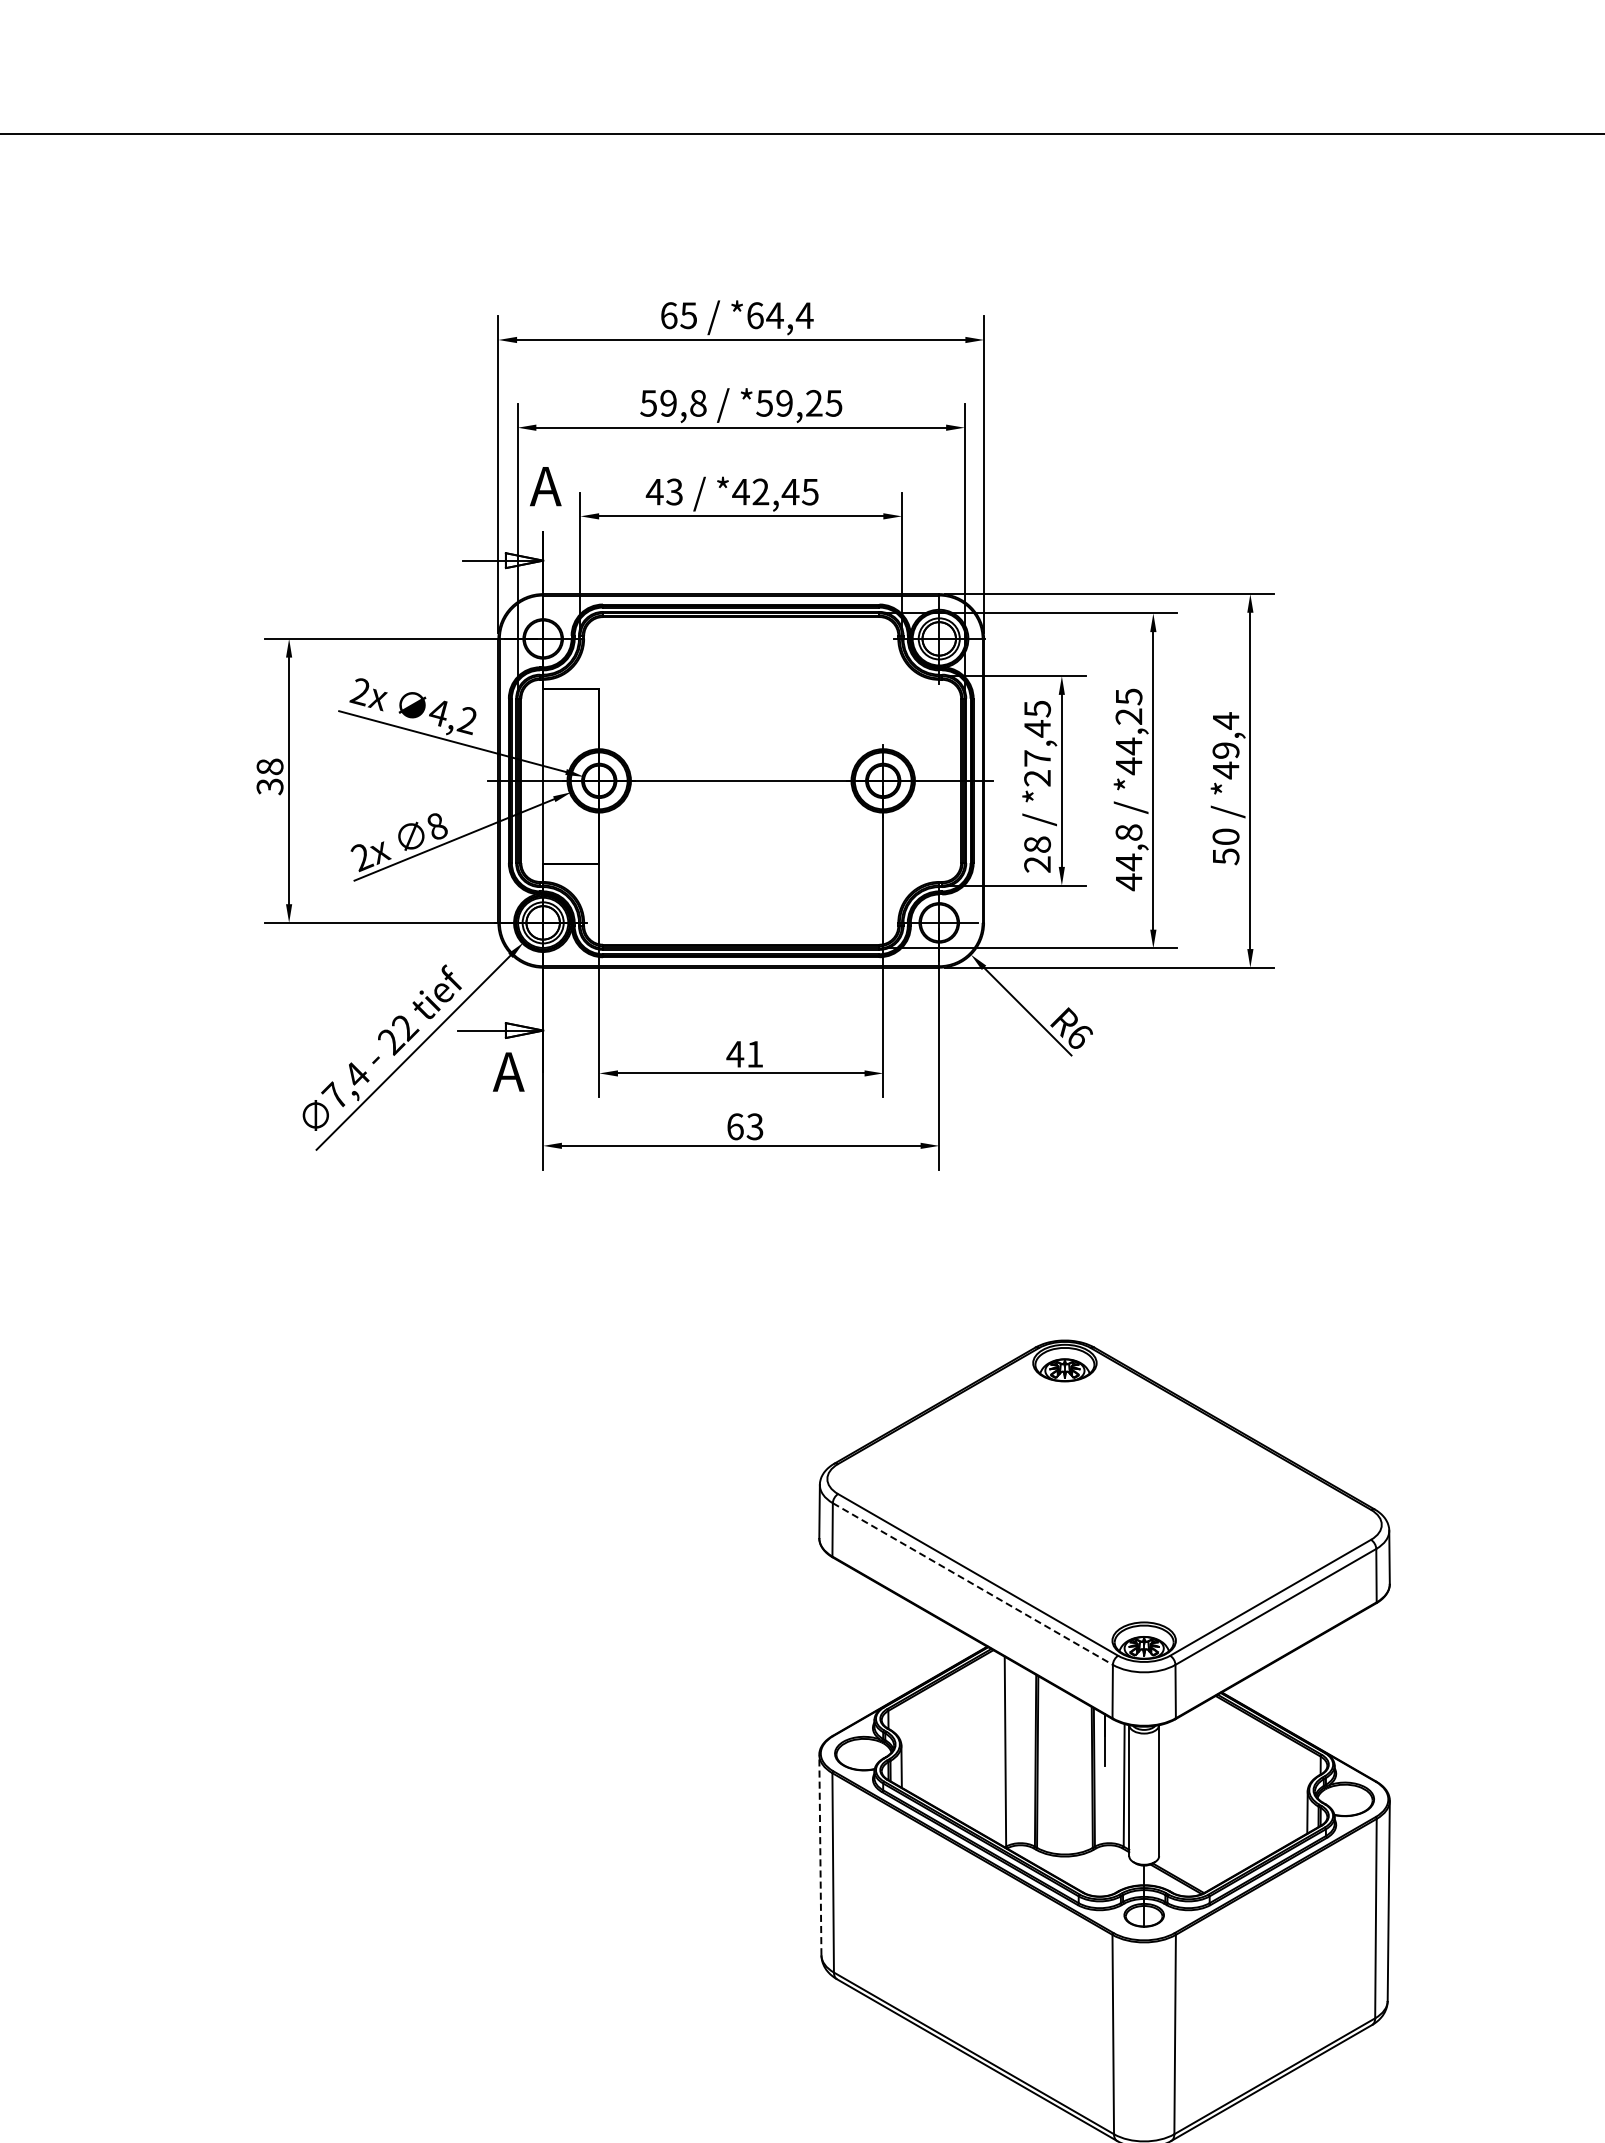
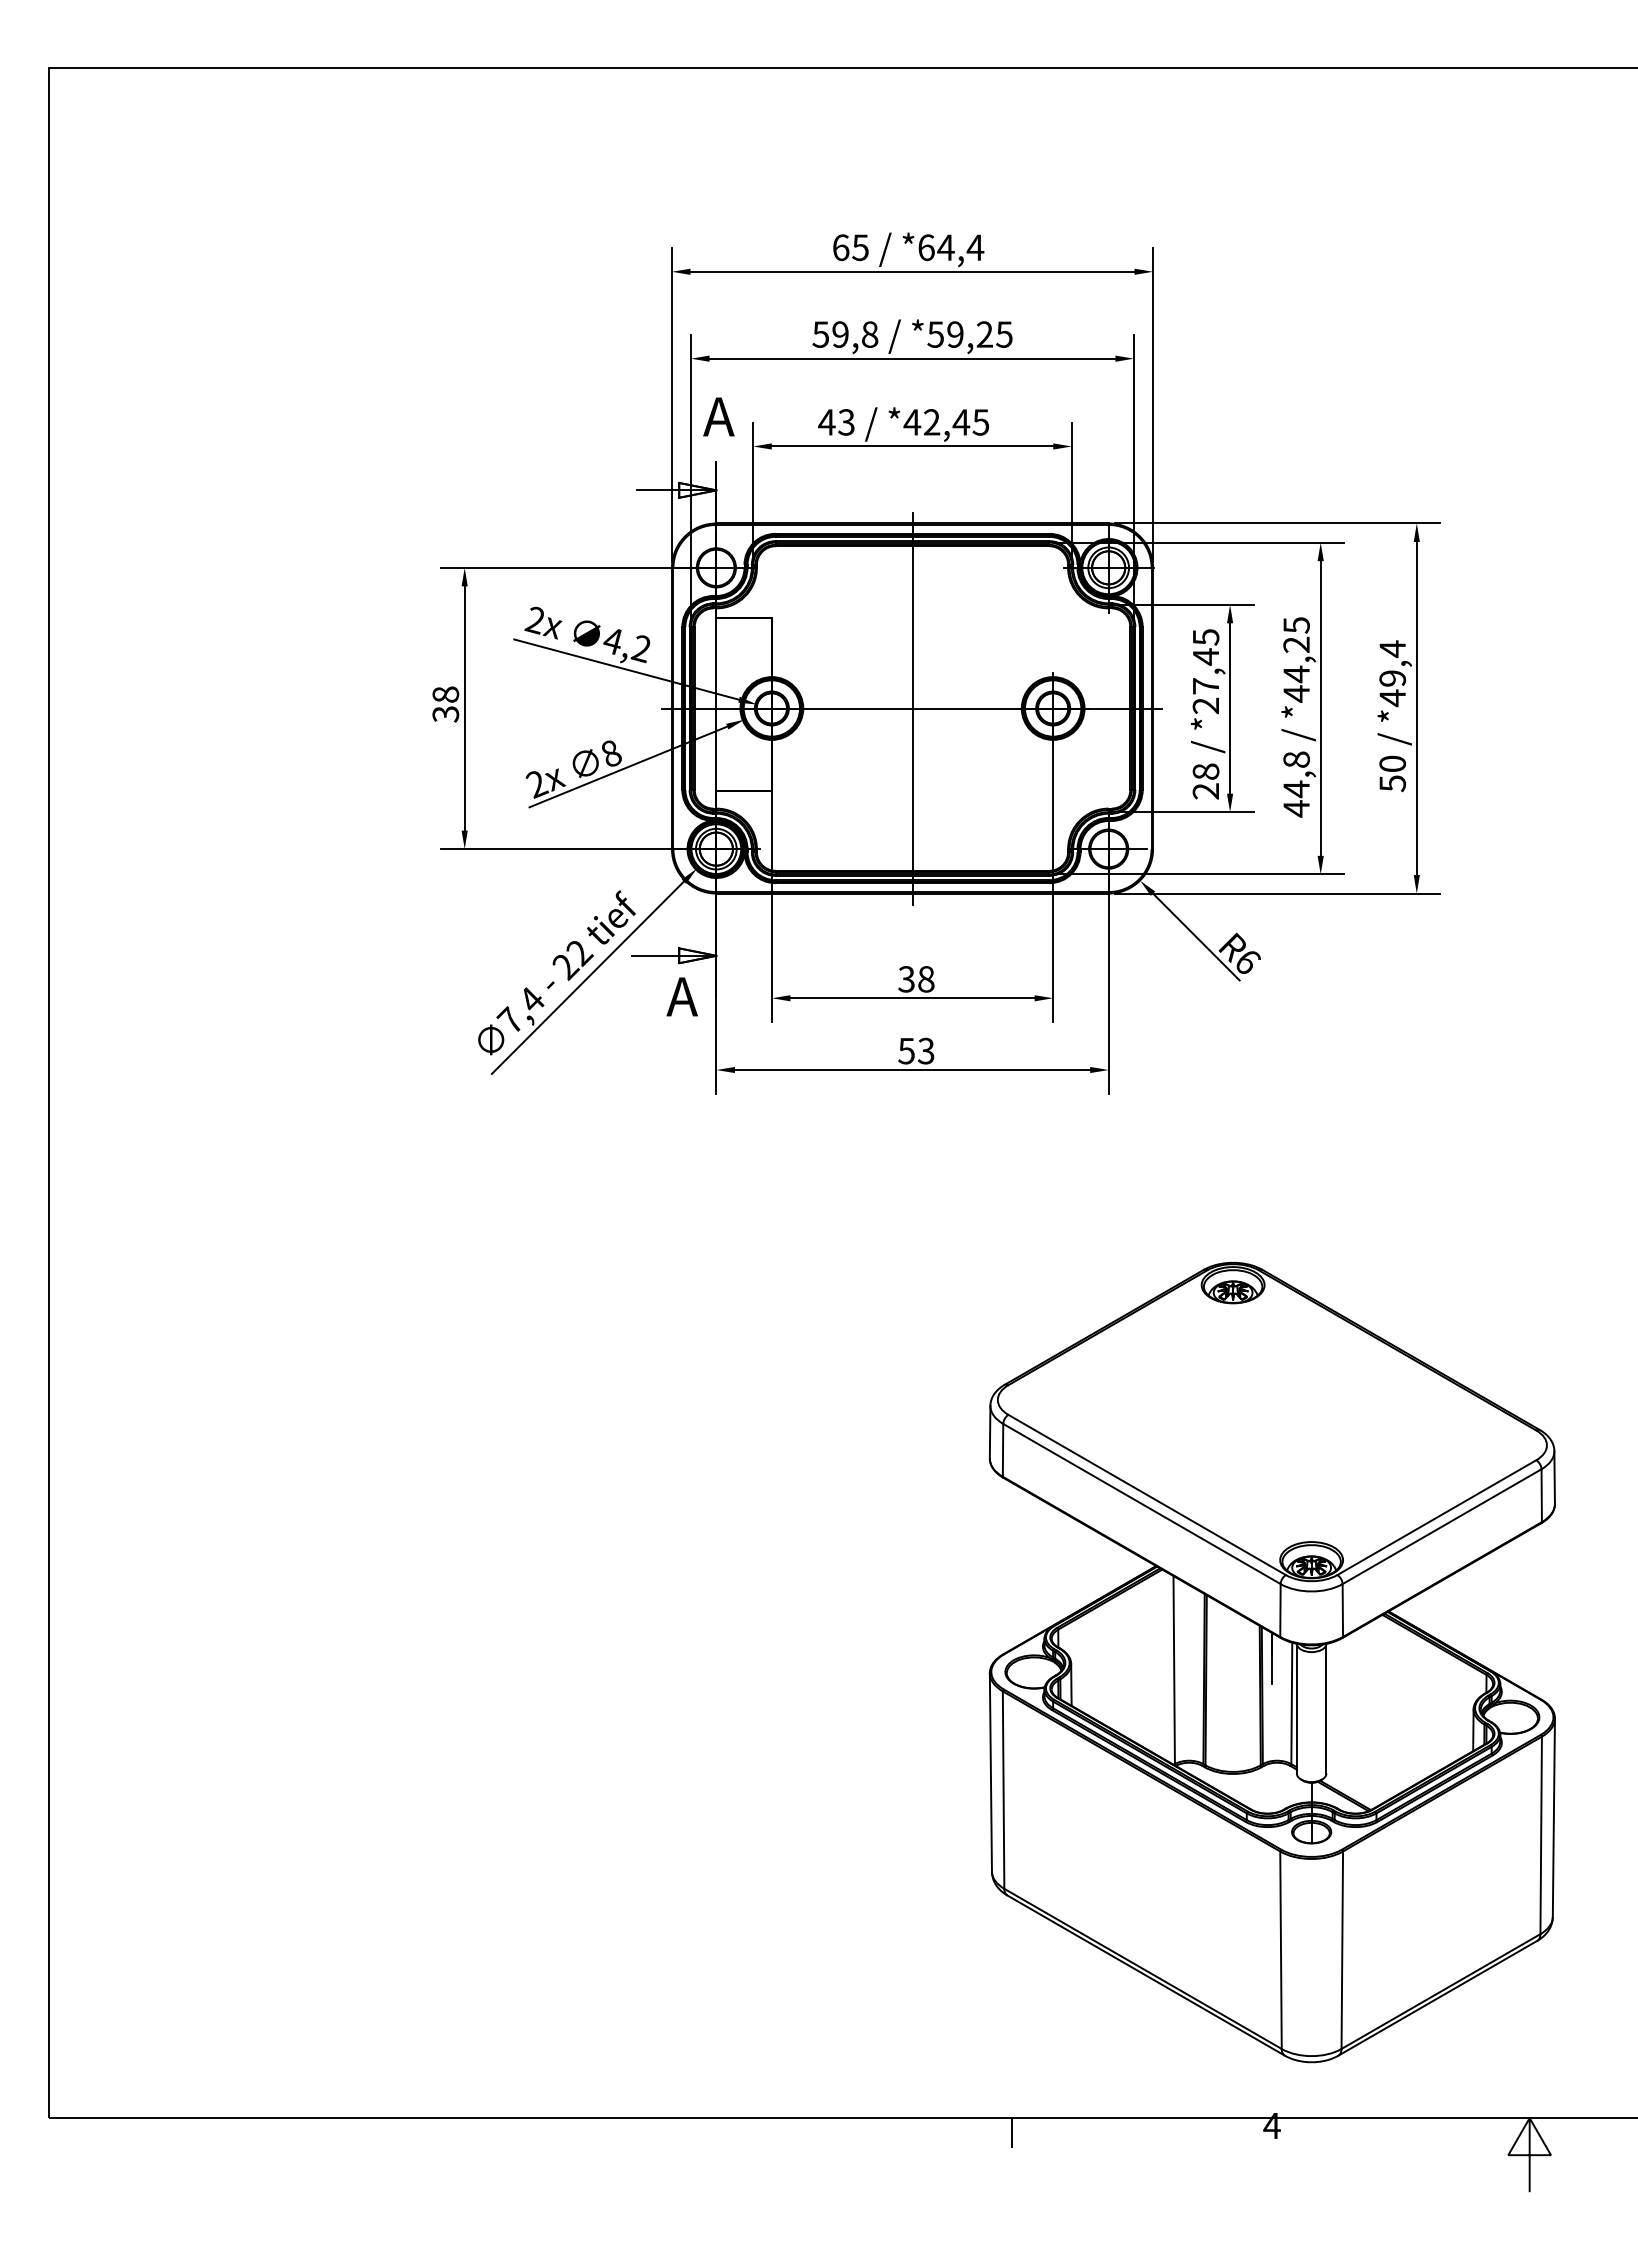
line: (741, 780) -> (912, 708), added
text: (744, 1054) -> (915, 979), 41 -> 38
text: (735, 1126) -> (906, 1050), 63 -> 53
line: (973, 1584) -> (1142, 1504), dashed -> solid
line: (819, 1855) -> (990, 1772), dashed -> solid

